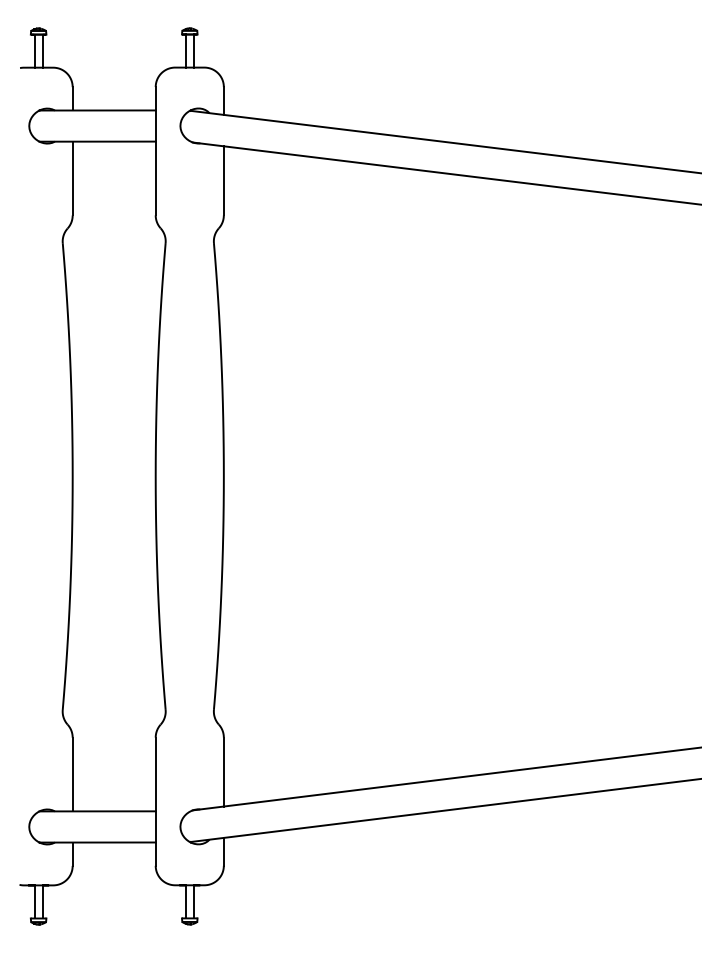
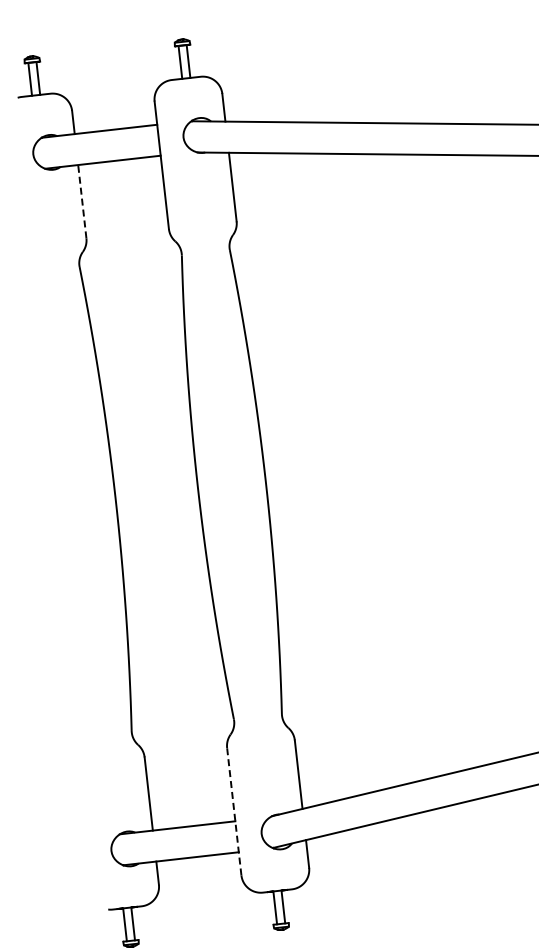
line: (72, 178) -> (82, 201), solid -> dashed
line: (155, 801) -> (234, 811), solid -> dashed

